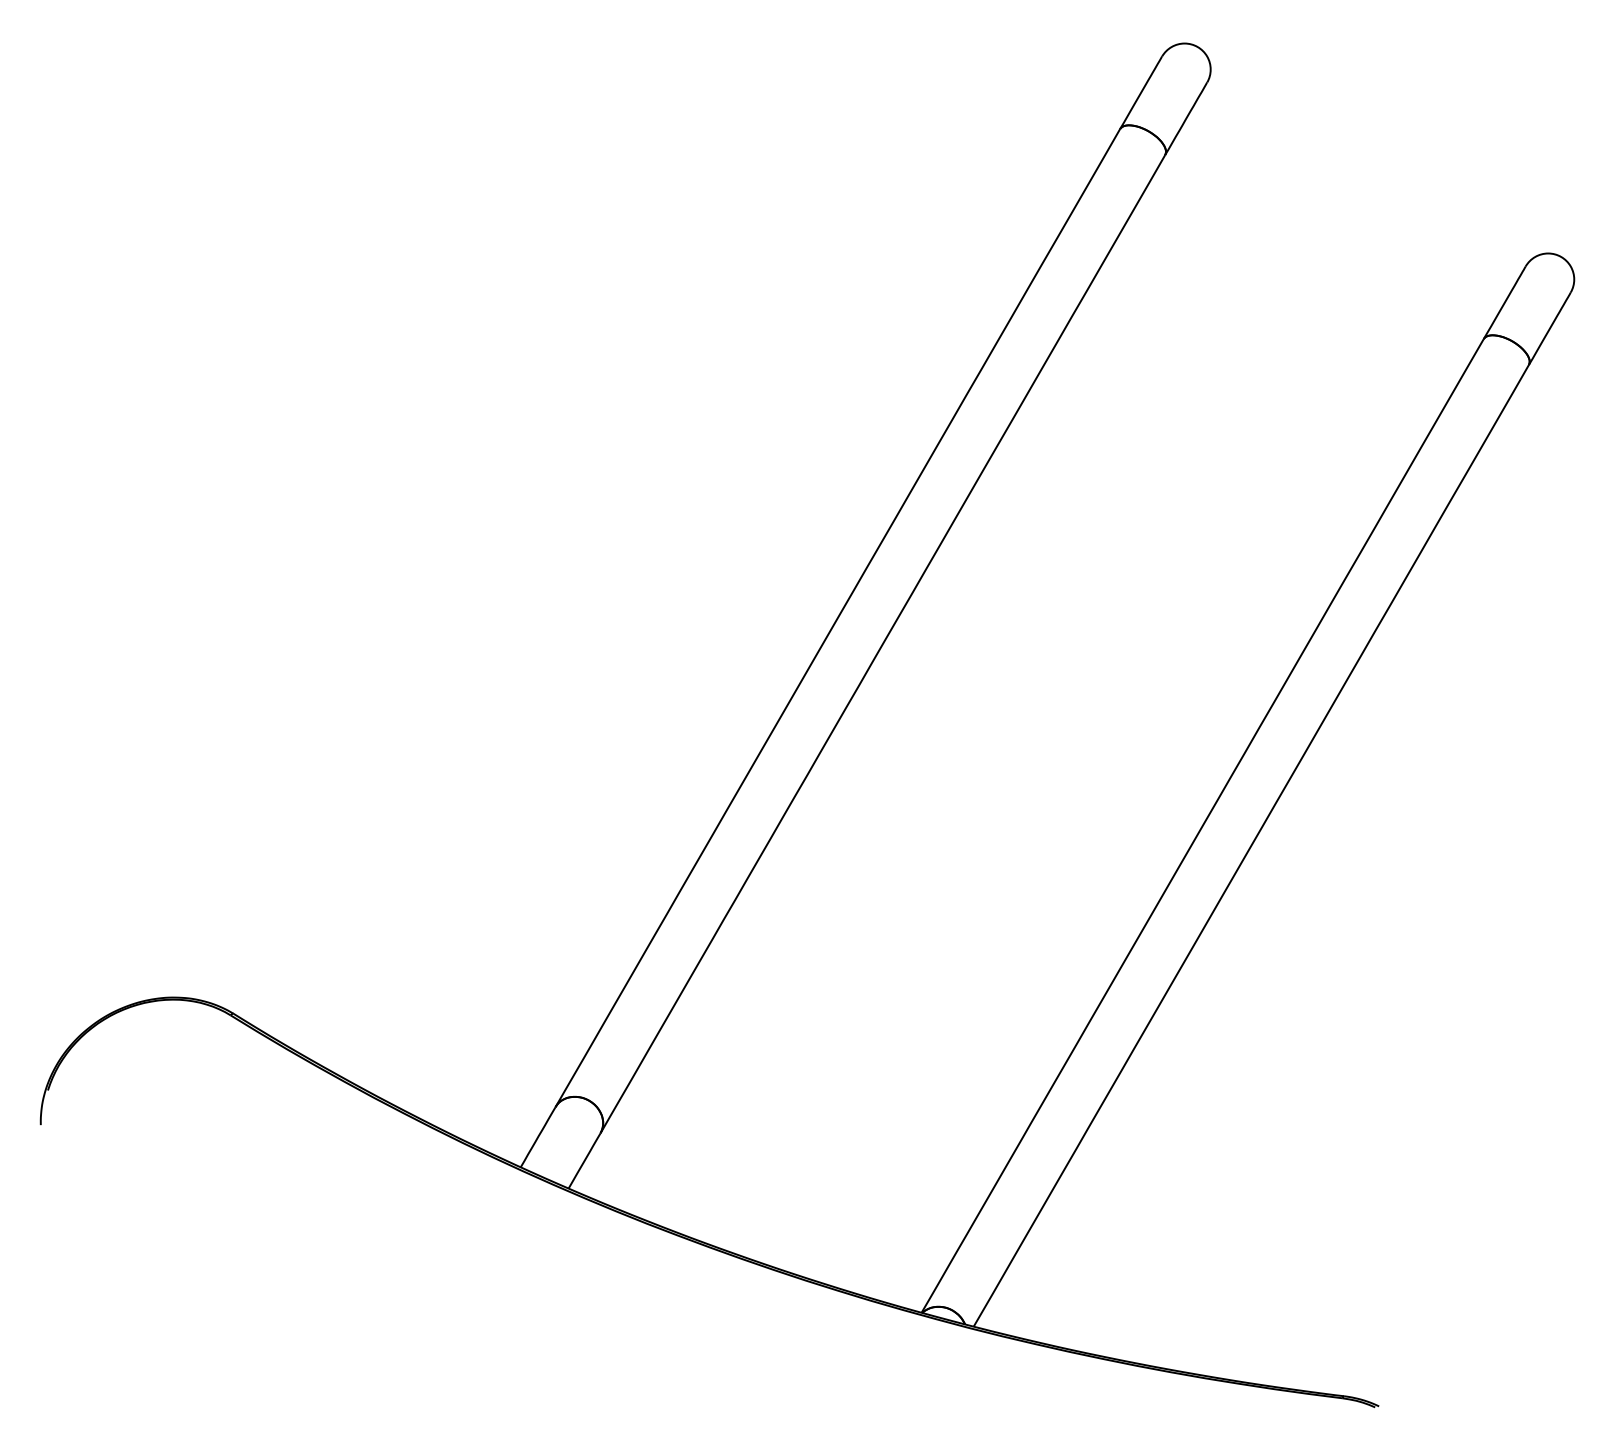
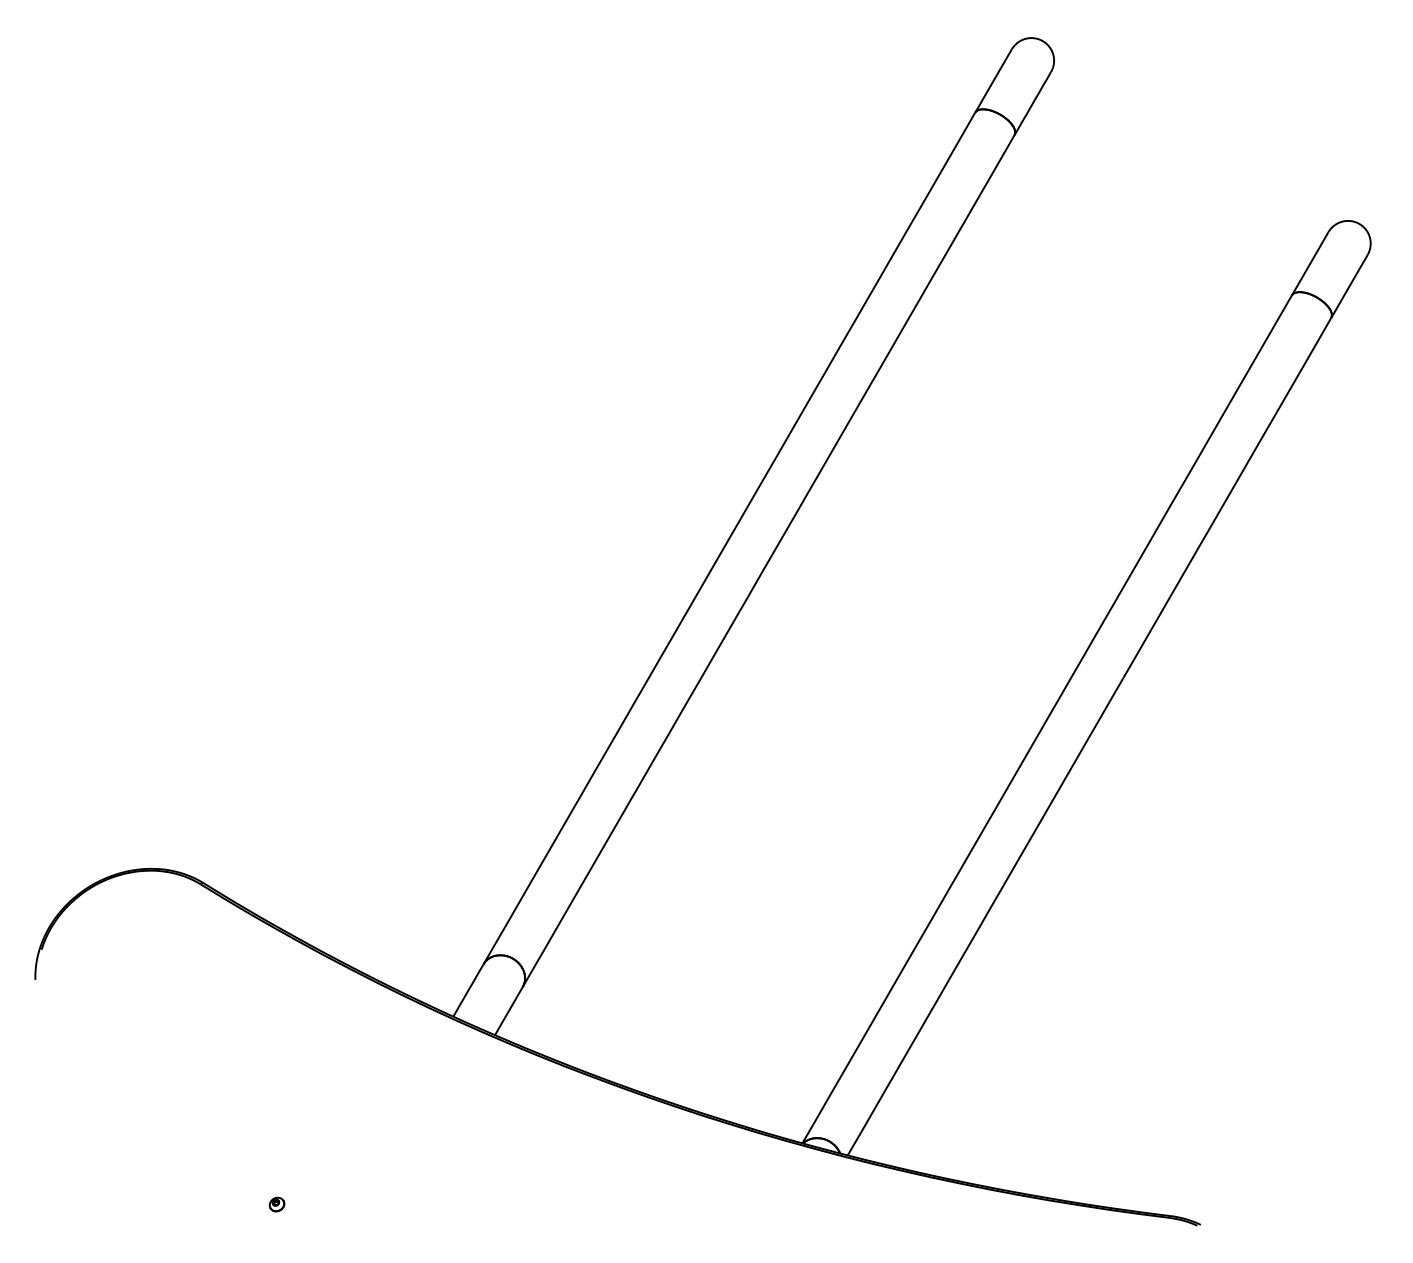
part: (318, 1382) -> (277, 1204), added

